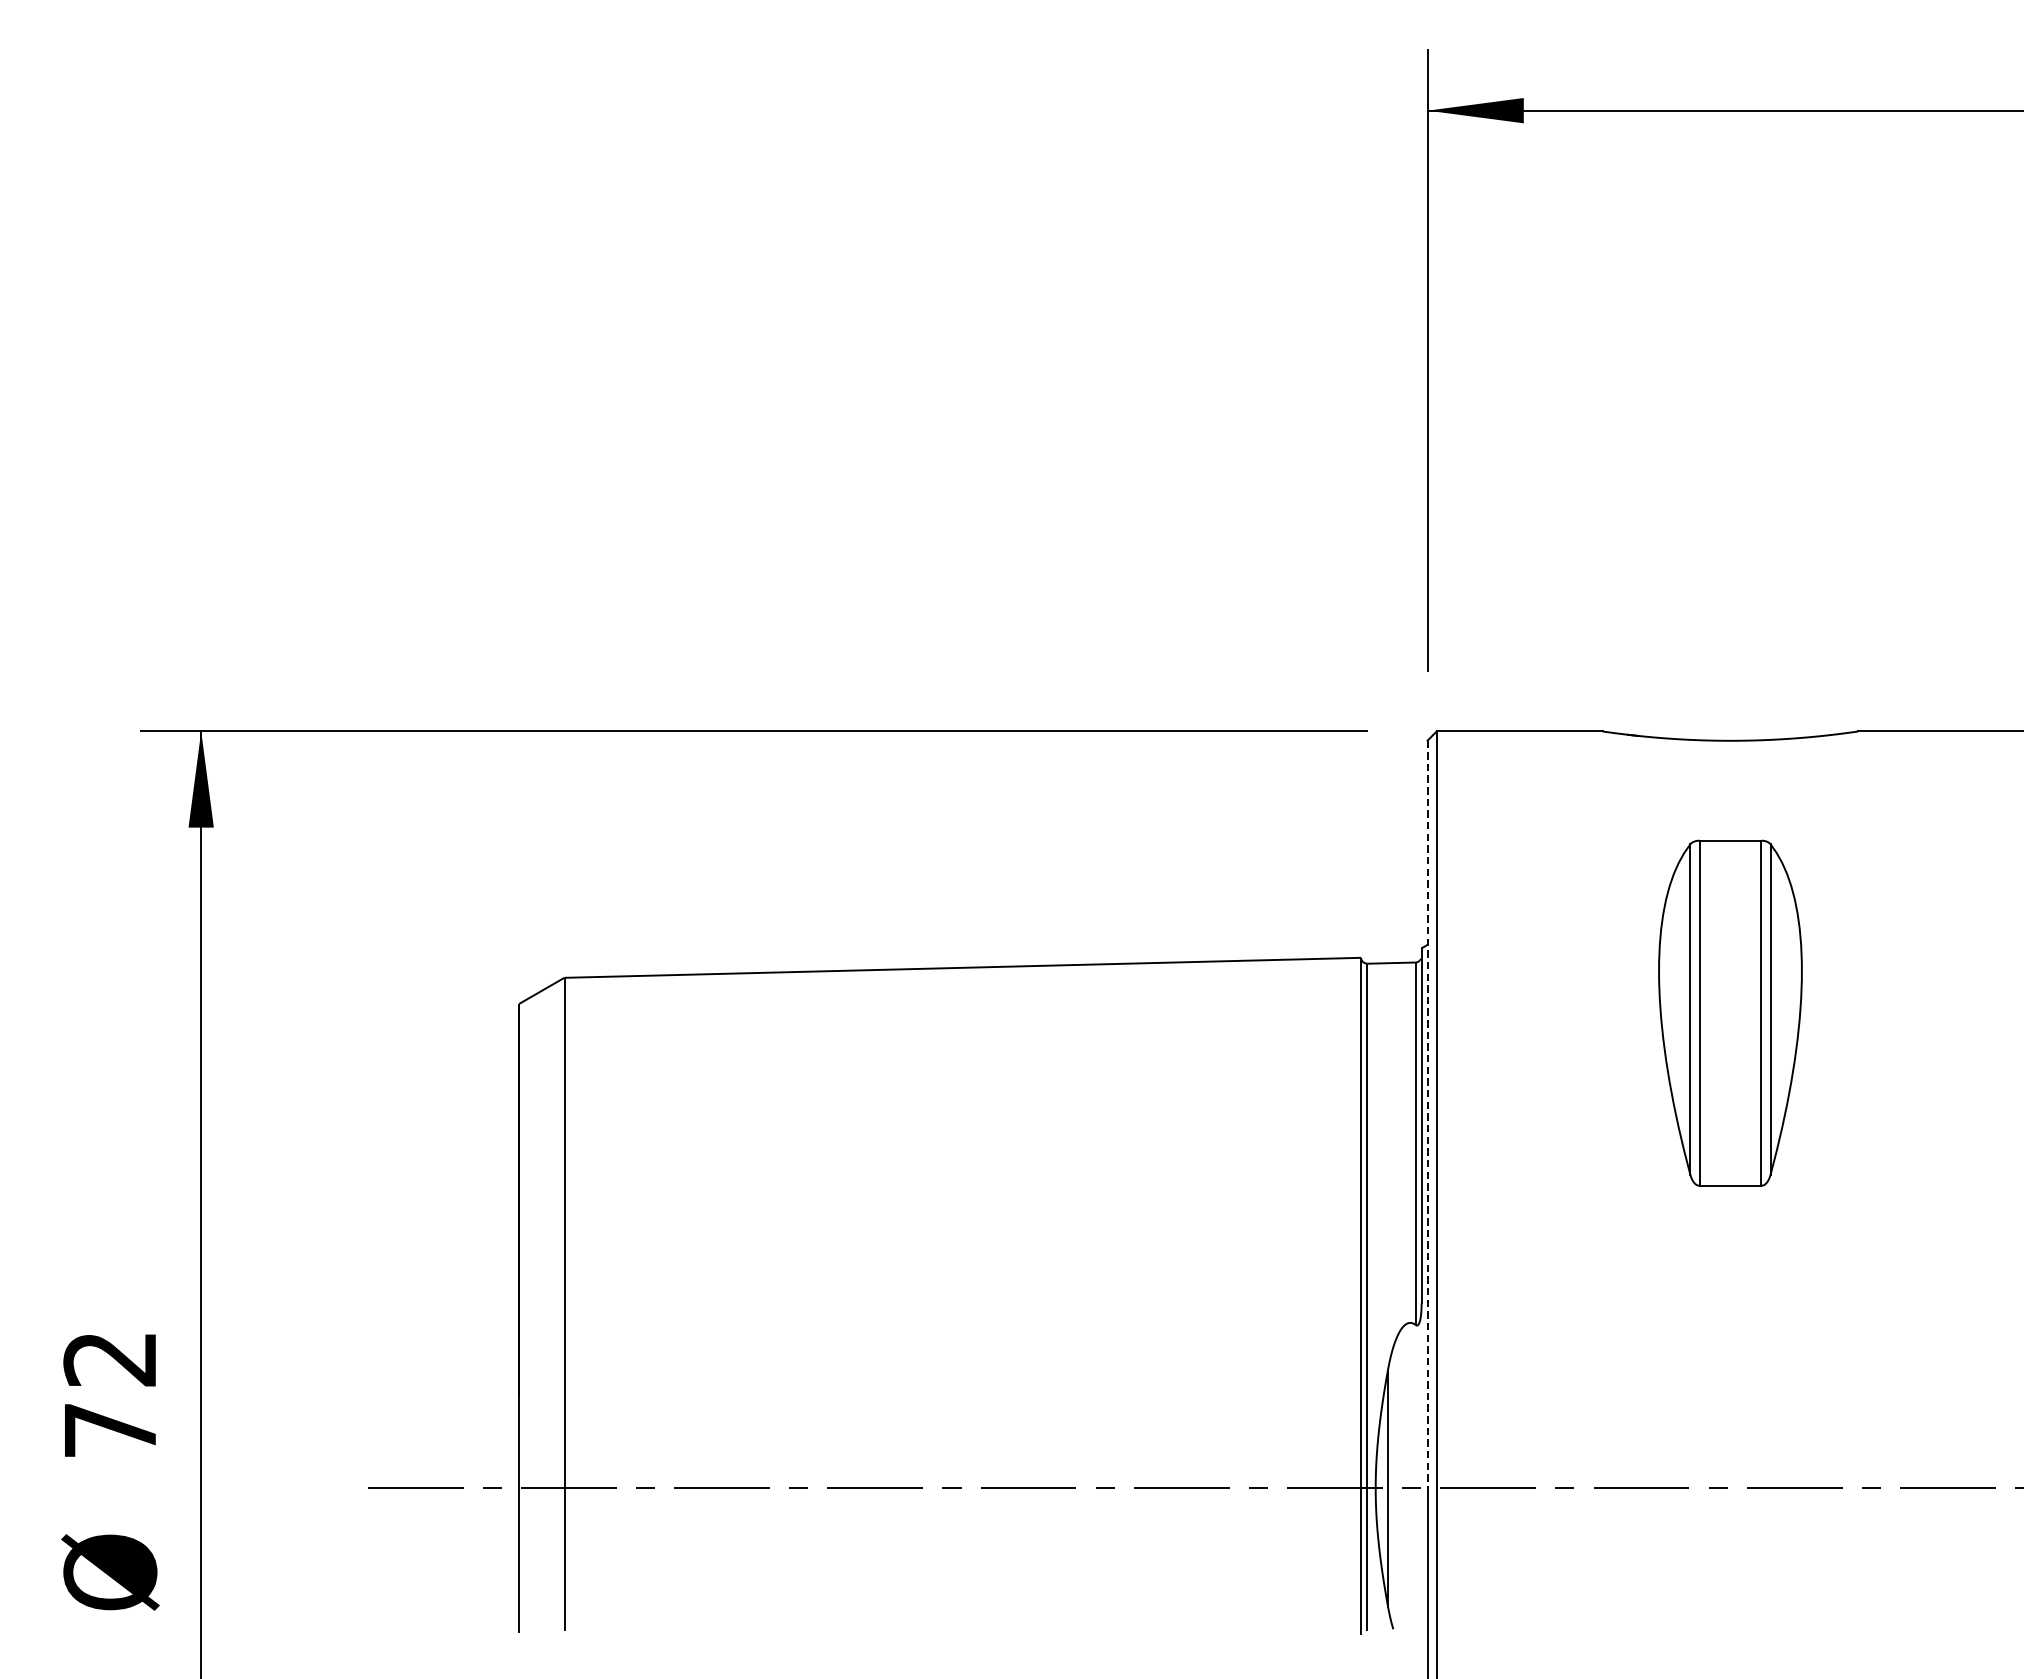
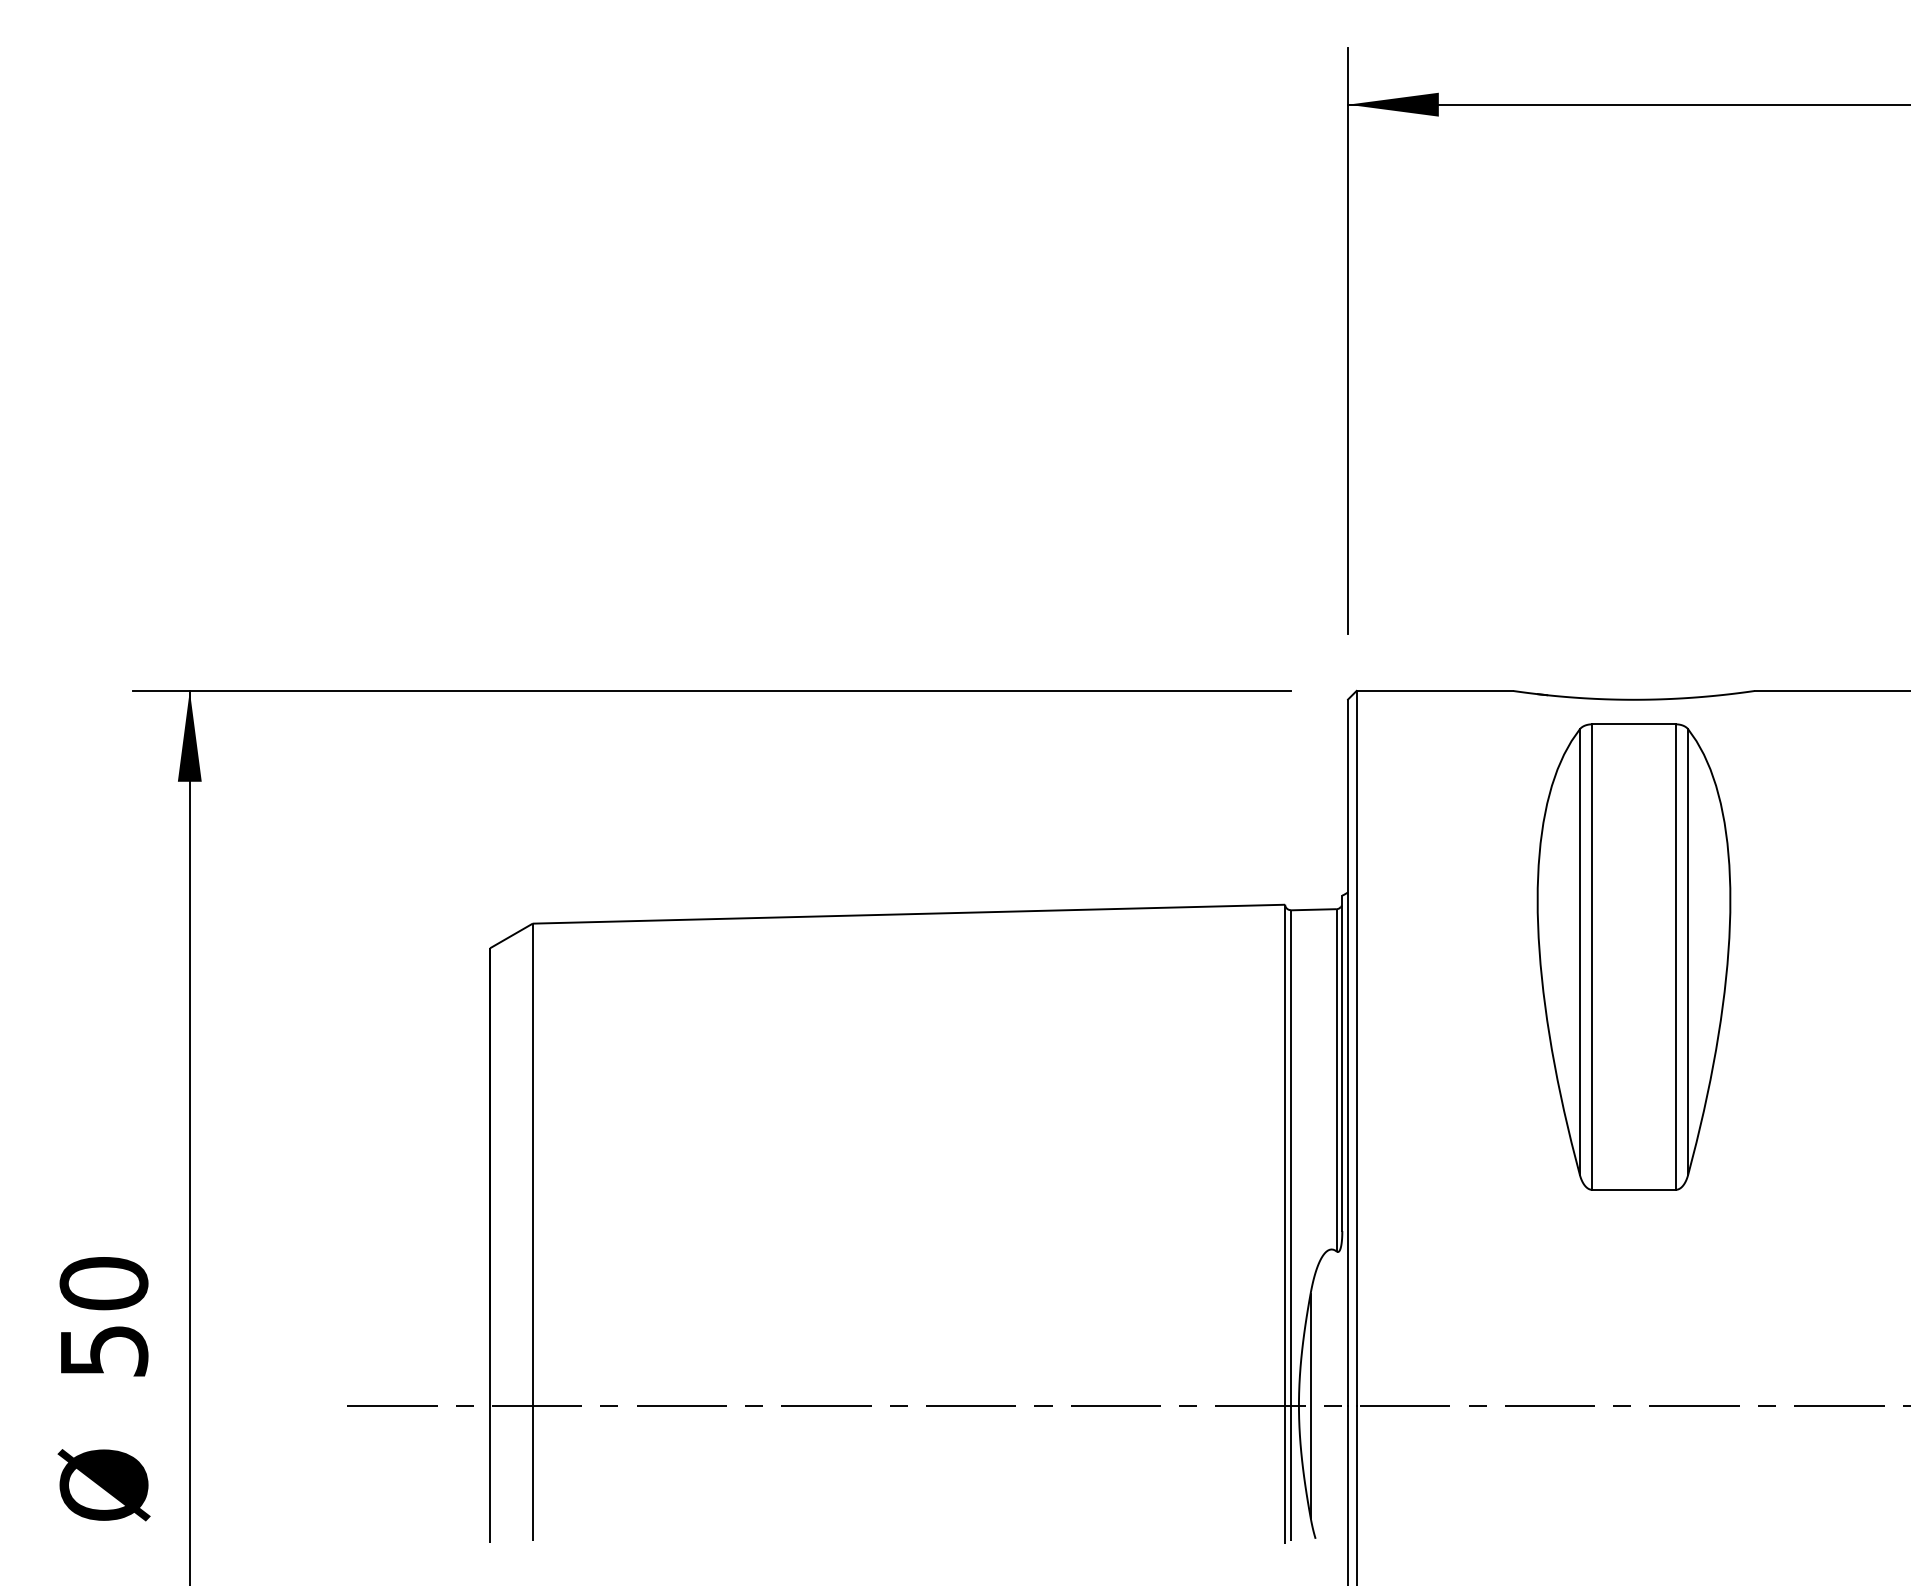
part: (1729, 1012) -> (1633, 956), size x1.43
line: (1428, 1115) -> (1348, 1053), dashed -> solid
text: (109, 1393) -> (103, 1316), 72 -> 50

